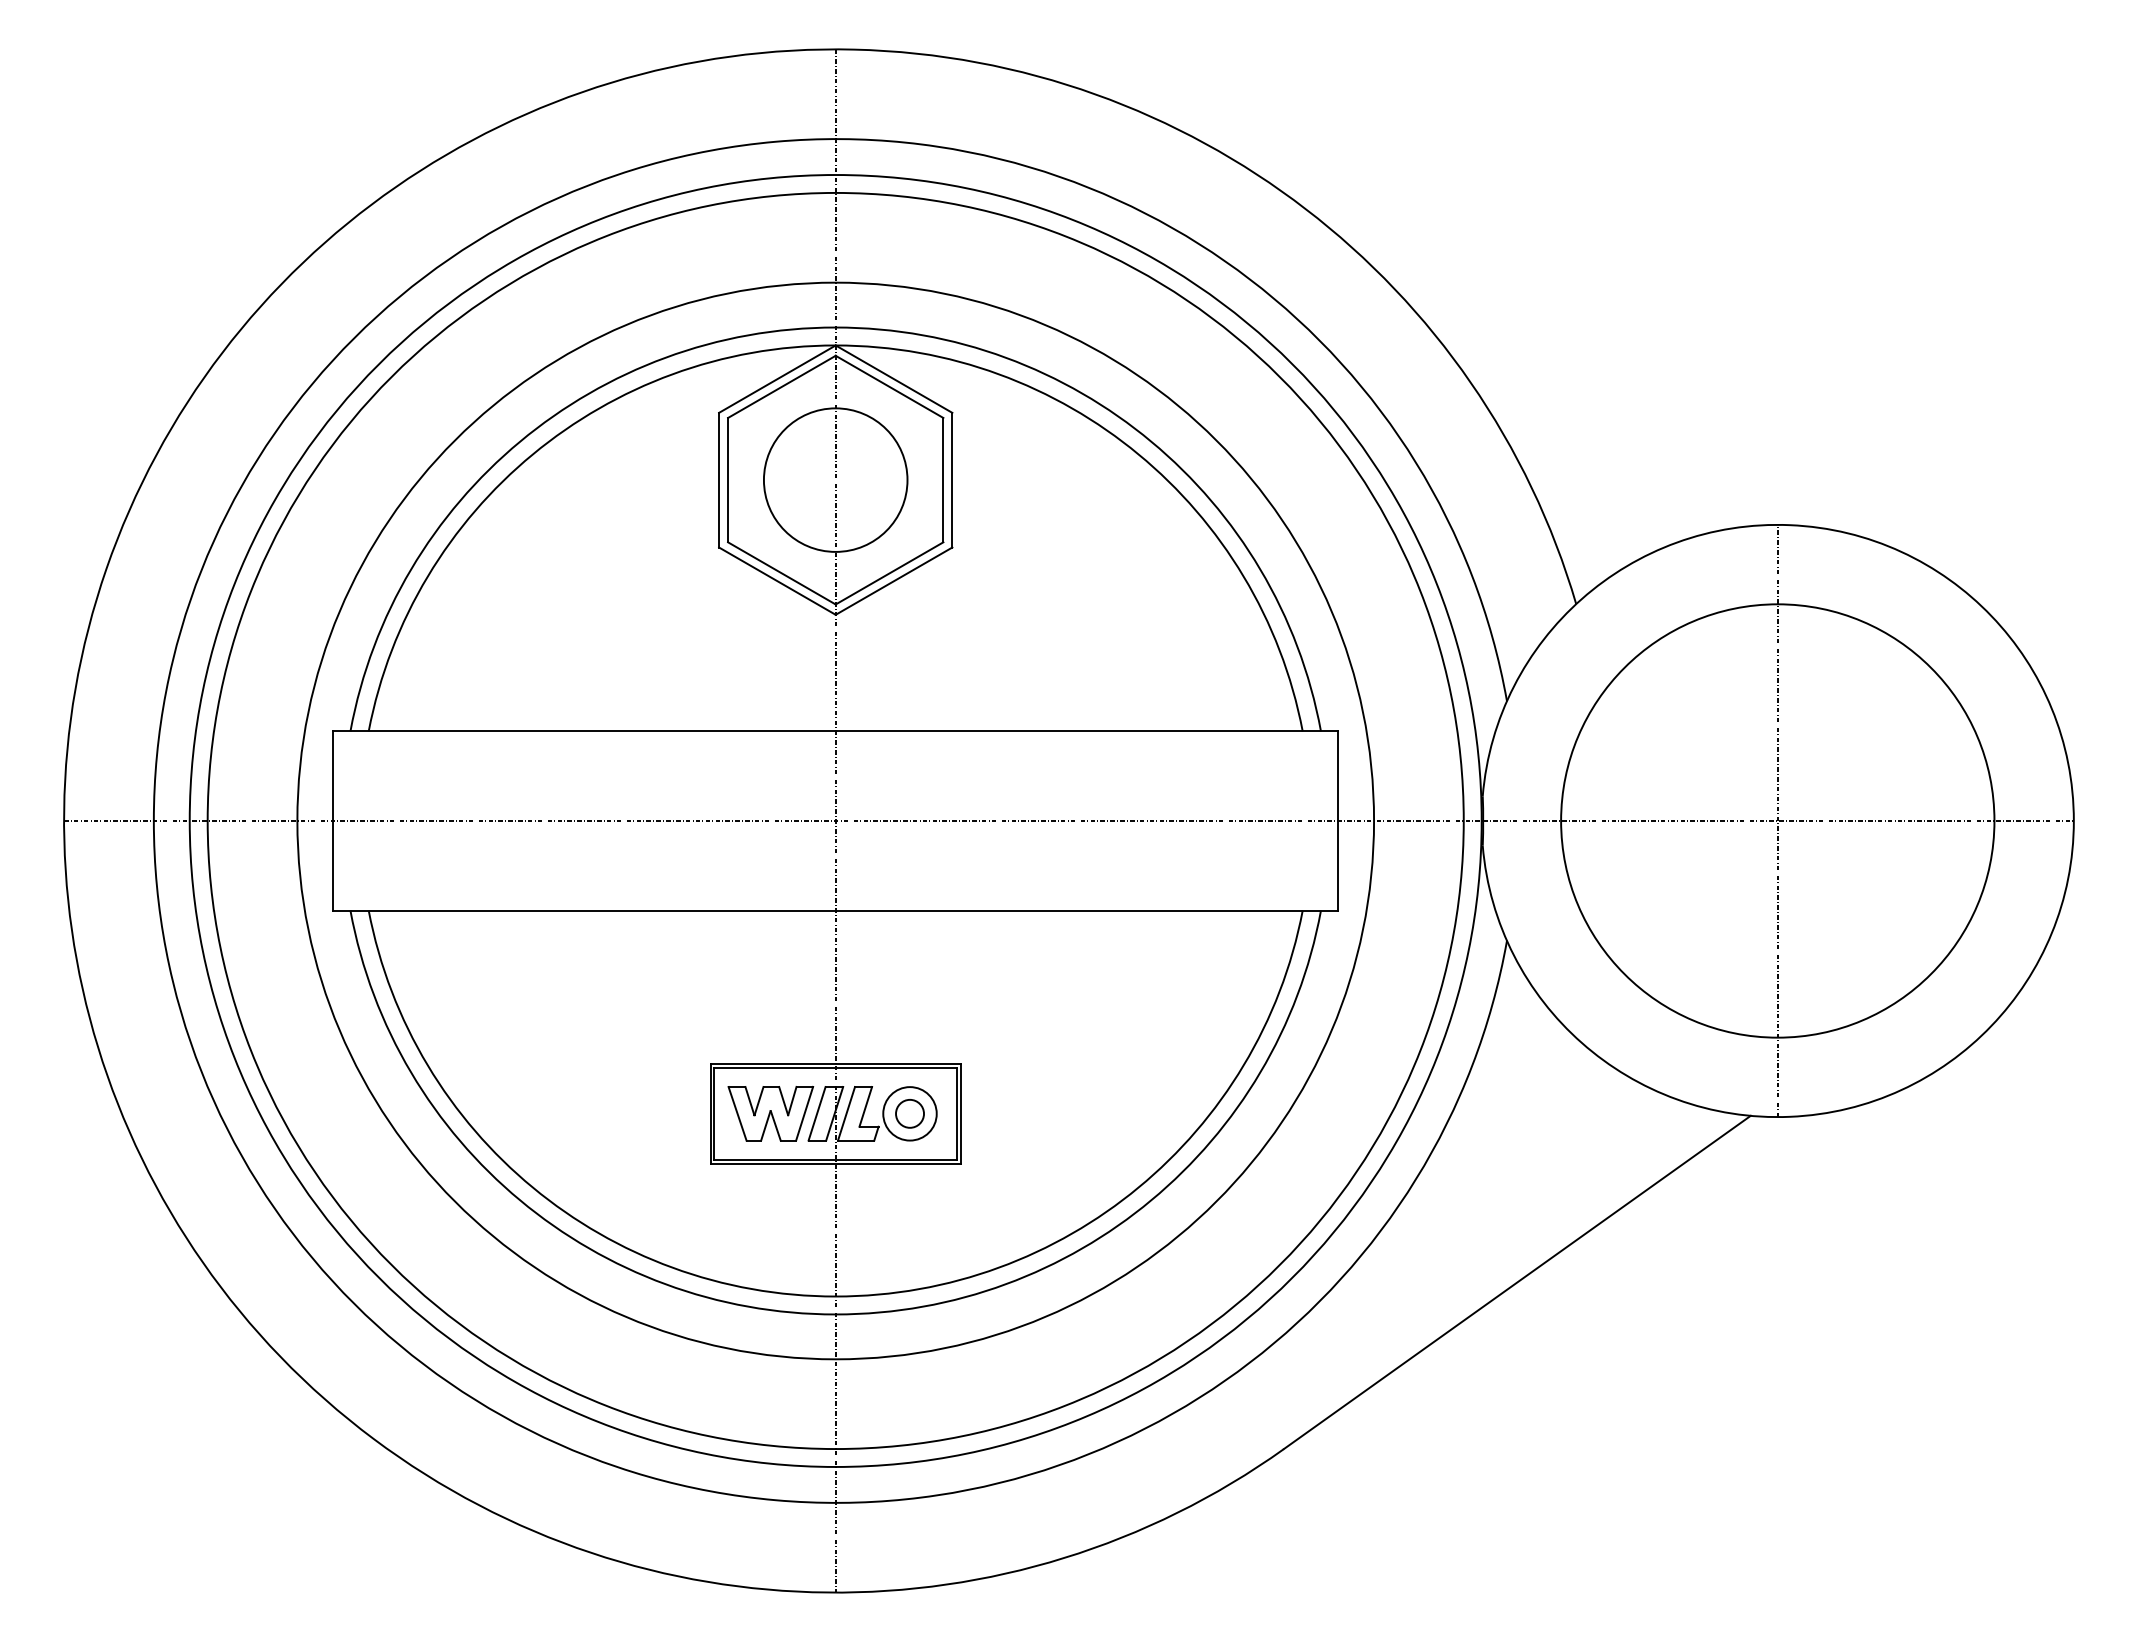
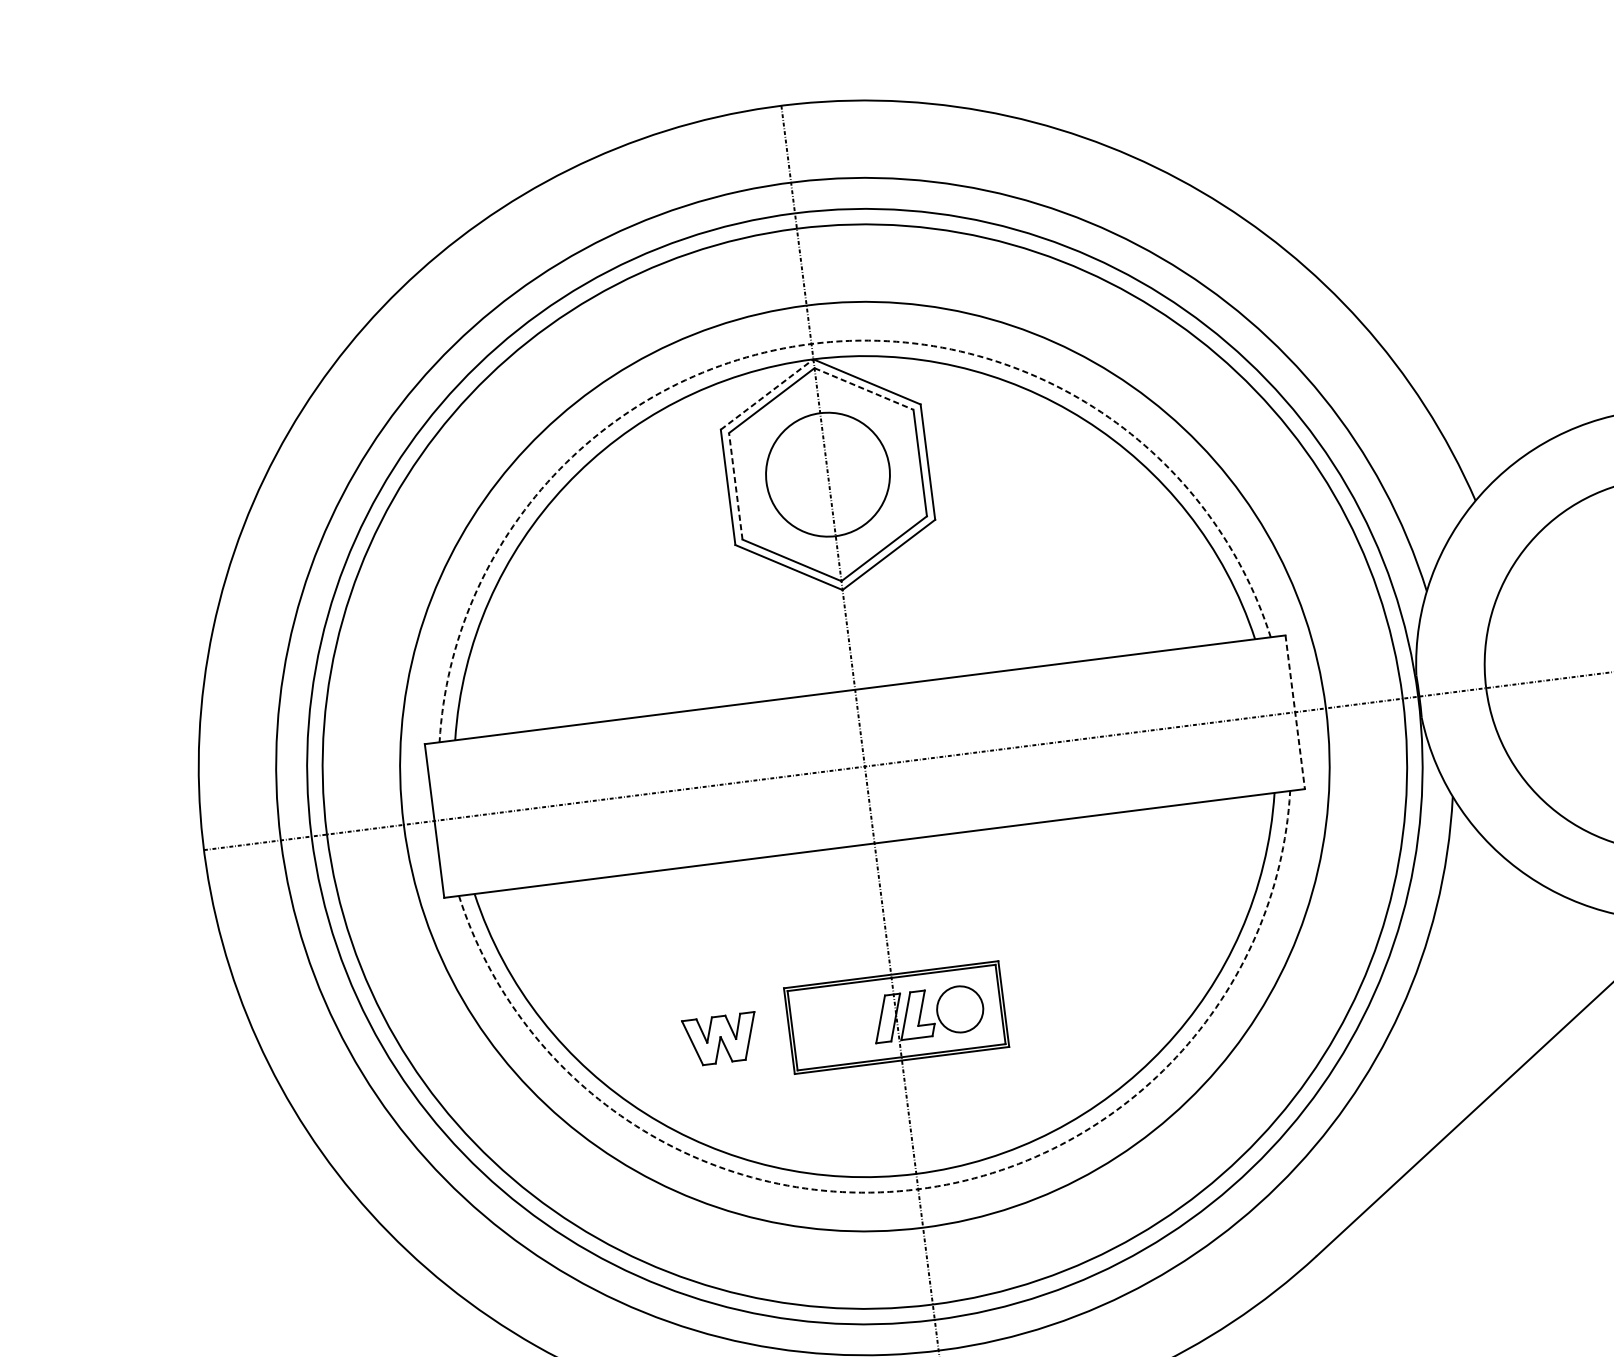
arc: (835, 327) -> (811, 343), solid -> dashed
line: (777, 378) -> (767, 393), solid -> dashed
line: (889, 387) -> (864, 389), solid -> dashed
line: (728, 479) -> (736, 485), solid -> dashed
line: (1338, 821) -> (1295, 712), solid -> dashed
part: (770, 1113) -> (720, 1039), moved
circle: (909, 1113) -> (959, 1009), removed
arc: (835, 1314) -> (918, 1189), solid -> dashed

